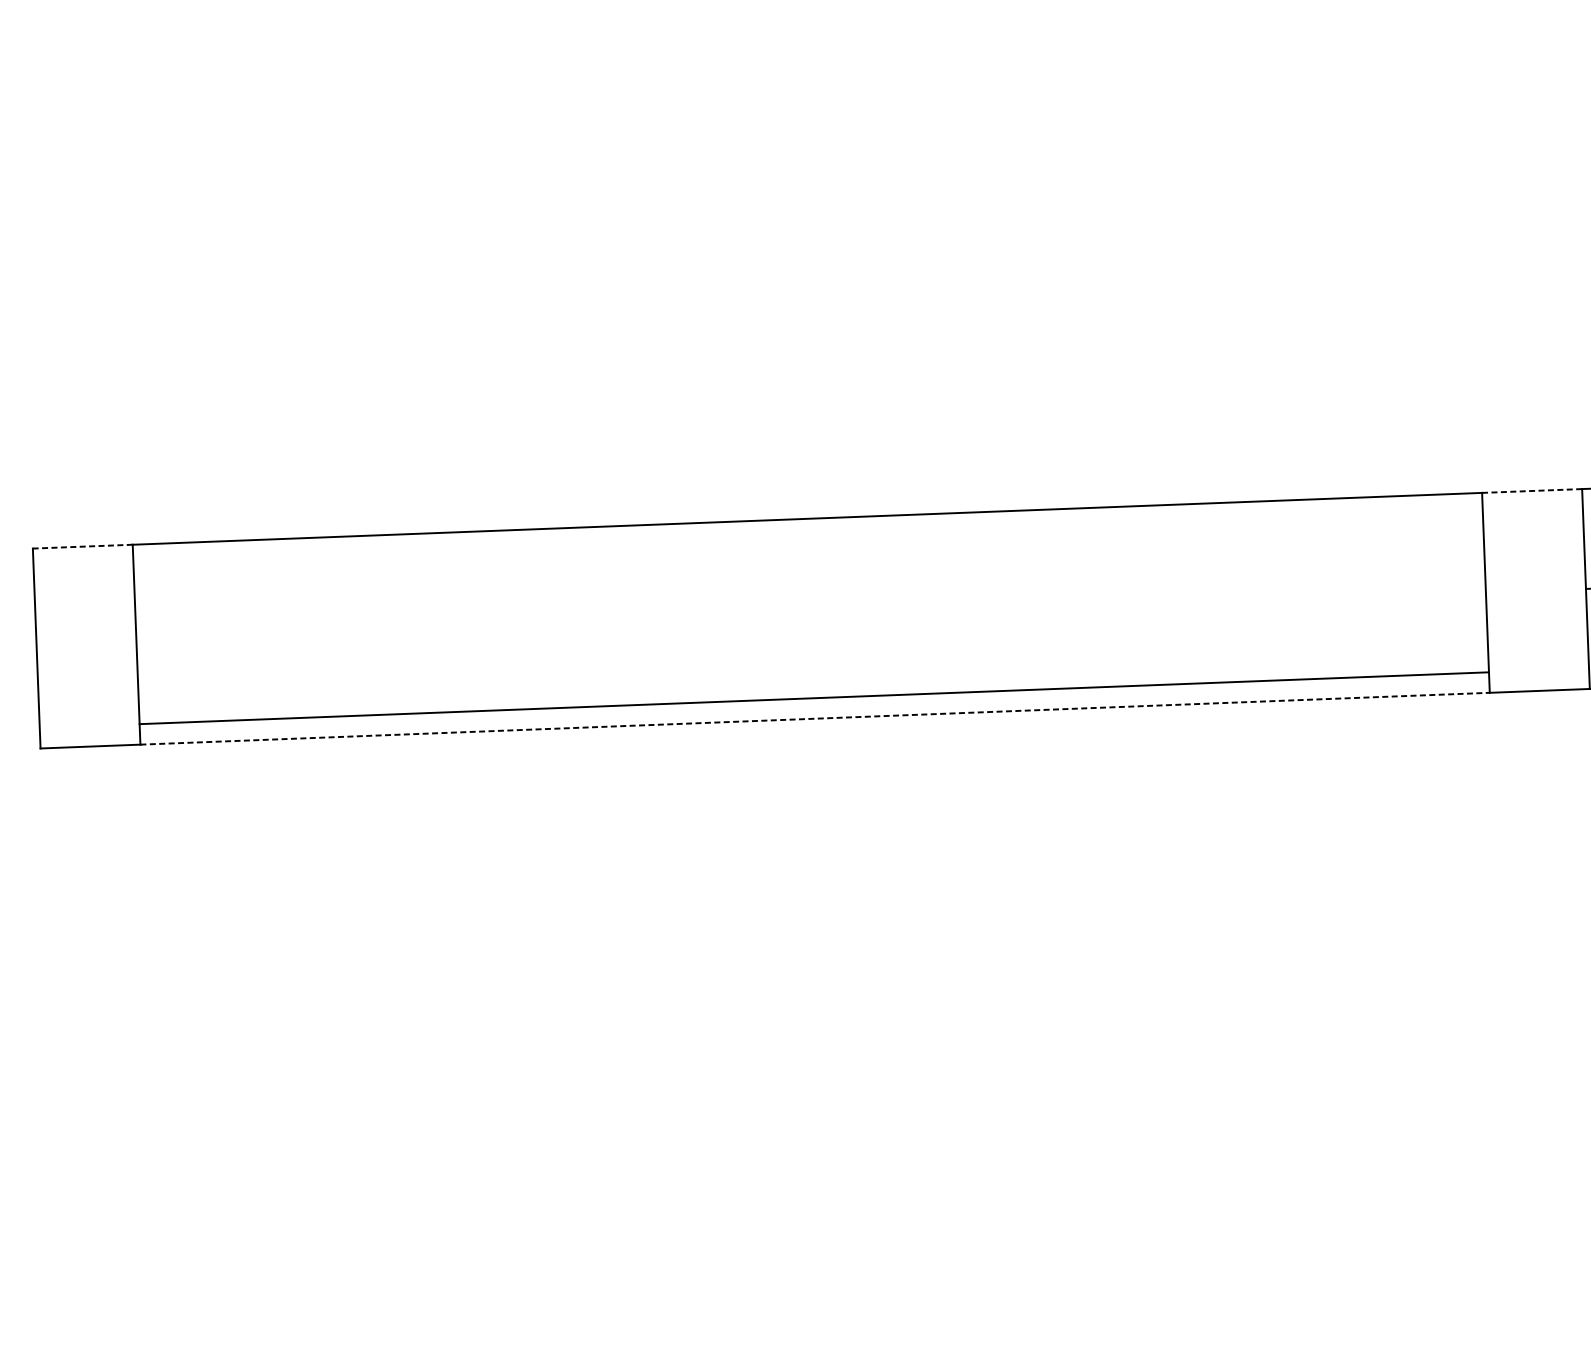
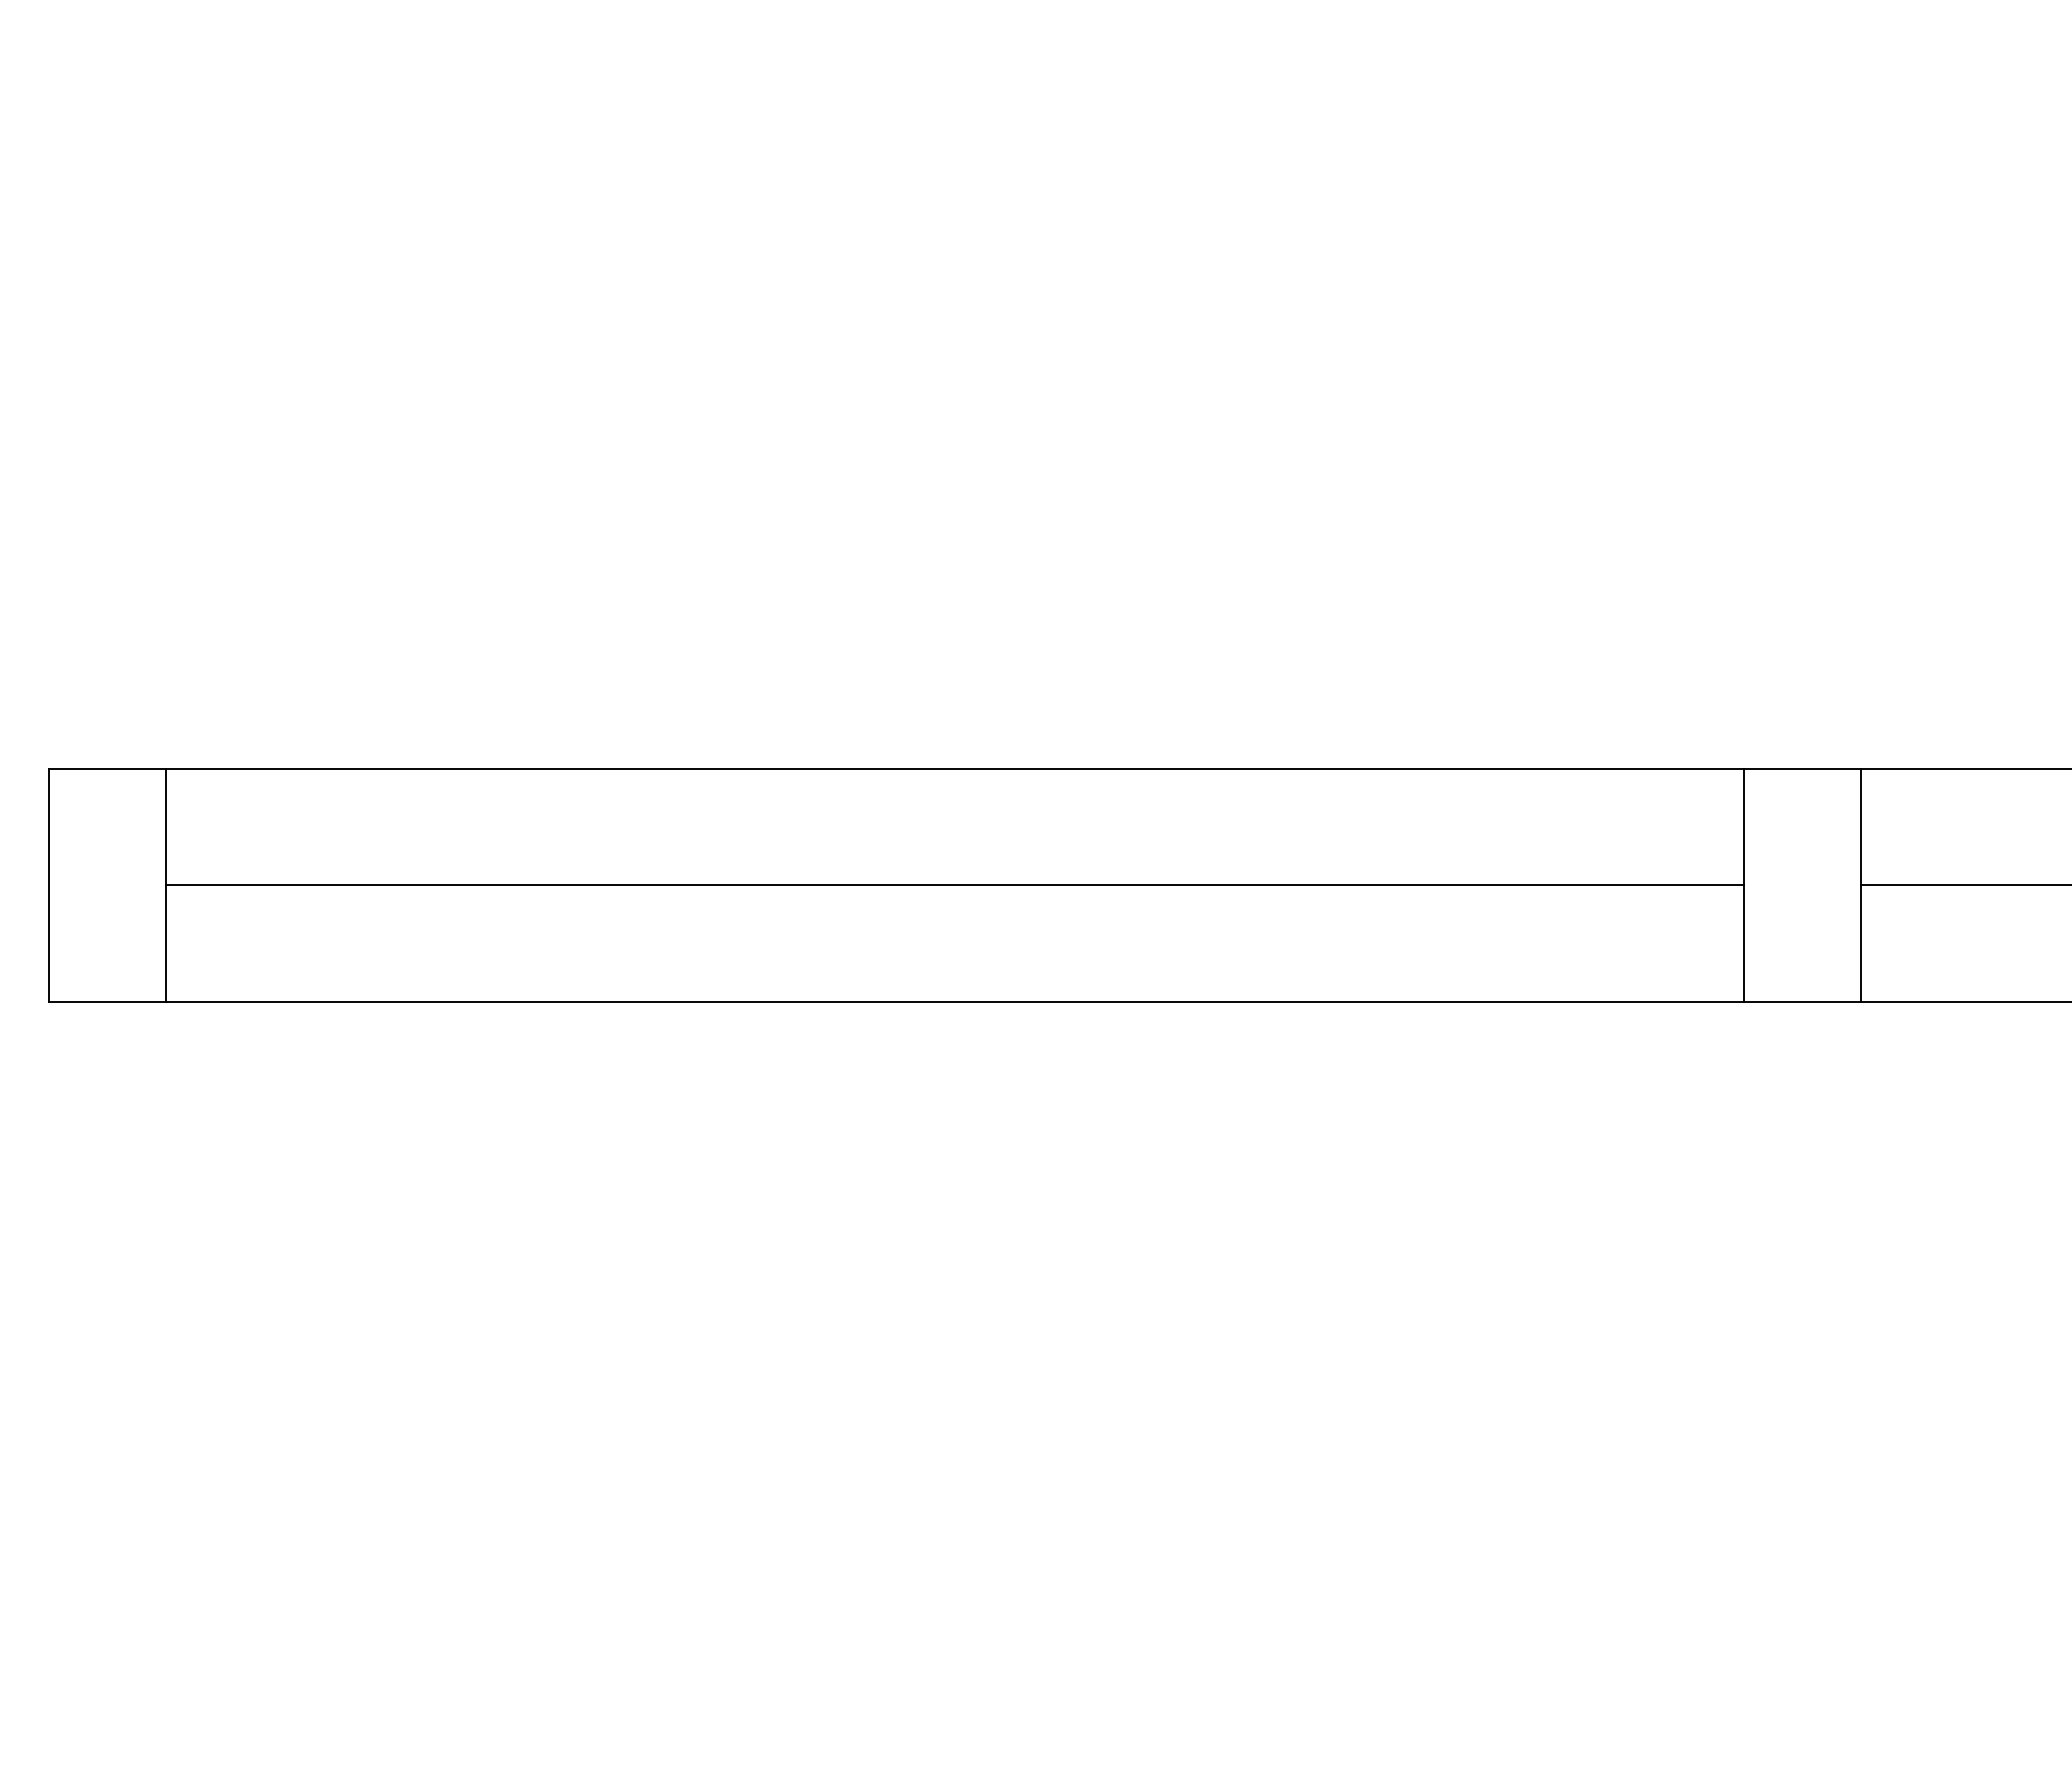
line: (1531, 490) -> (1801, 768), dashed -> solid
line: (81, 546) -> (106, 768), dashed -> solid
line: (814, 698) -> (954, 885), moved
line: (814, 718) -> (954, 1002), dashed -> solid

